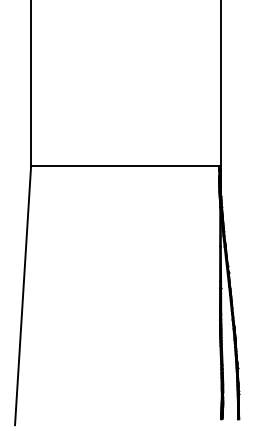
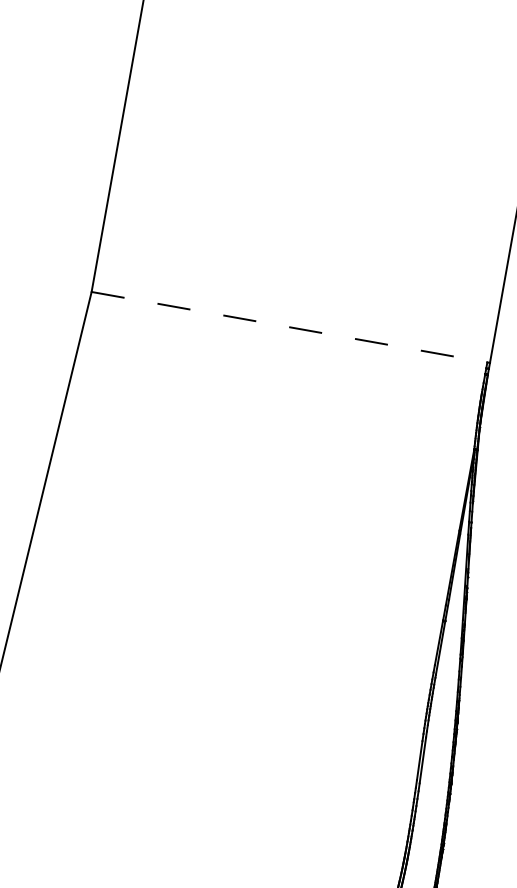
line: (125, 165) -> (290, 326), solid -> dashed

